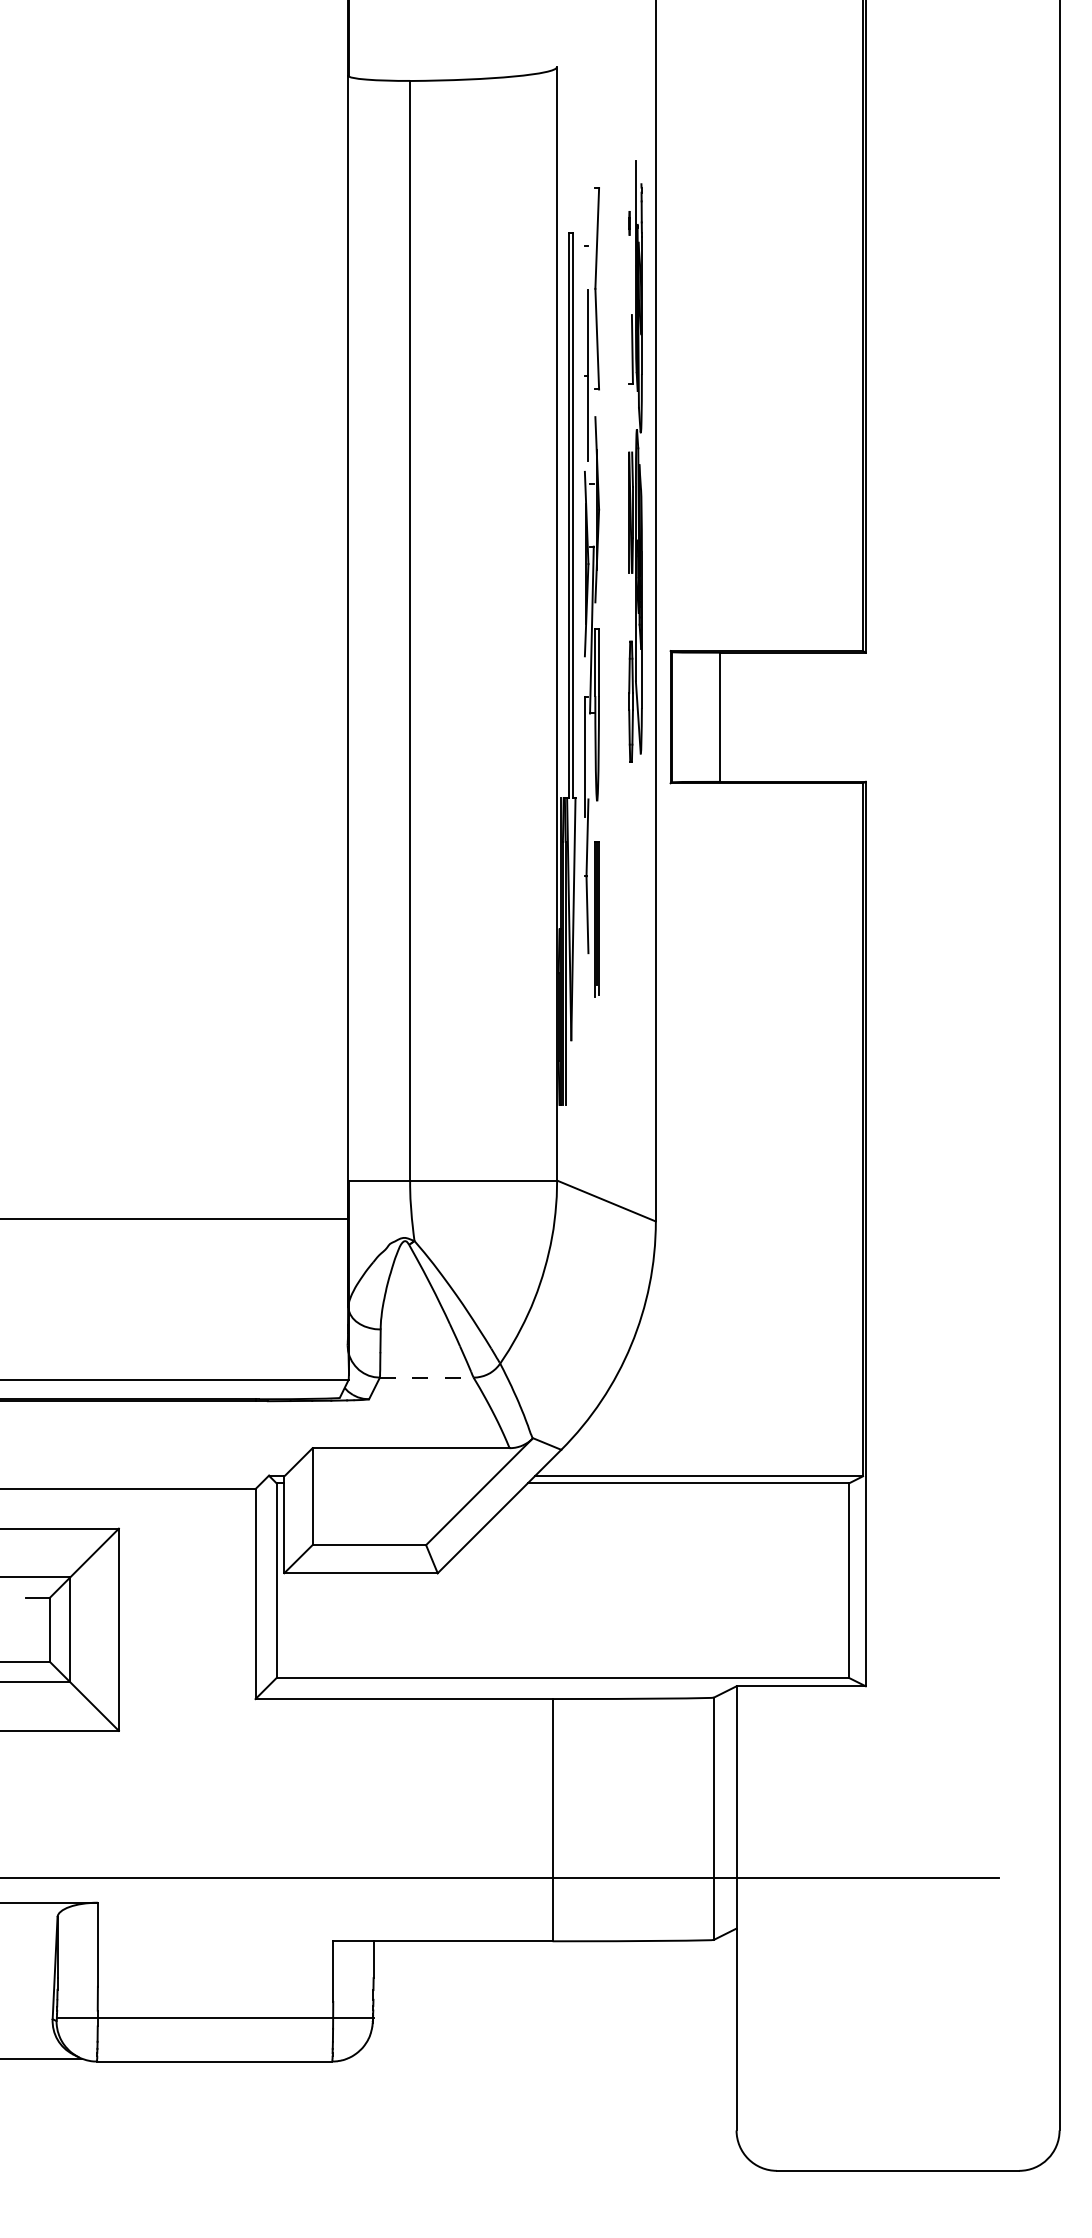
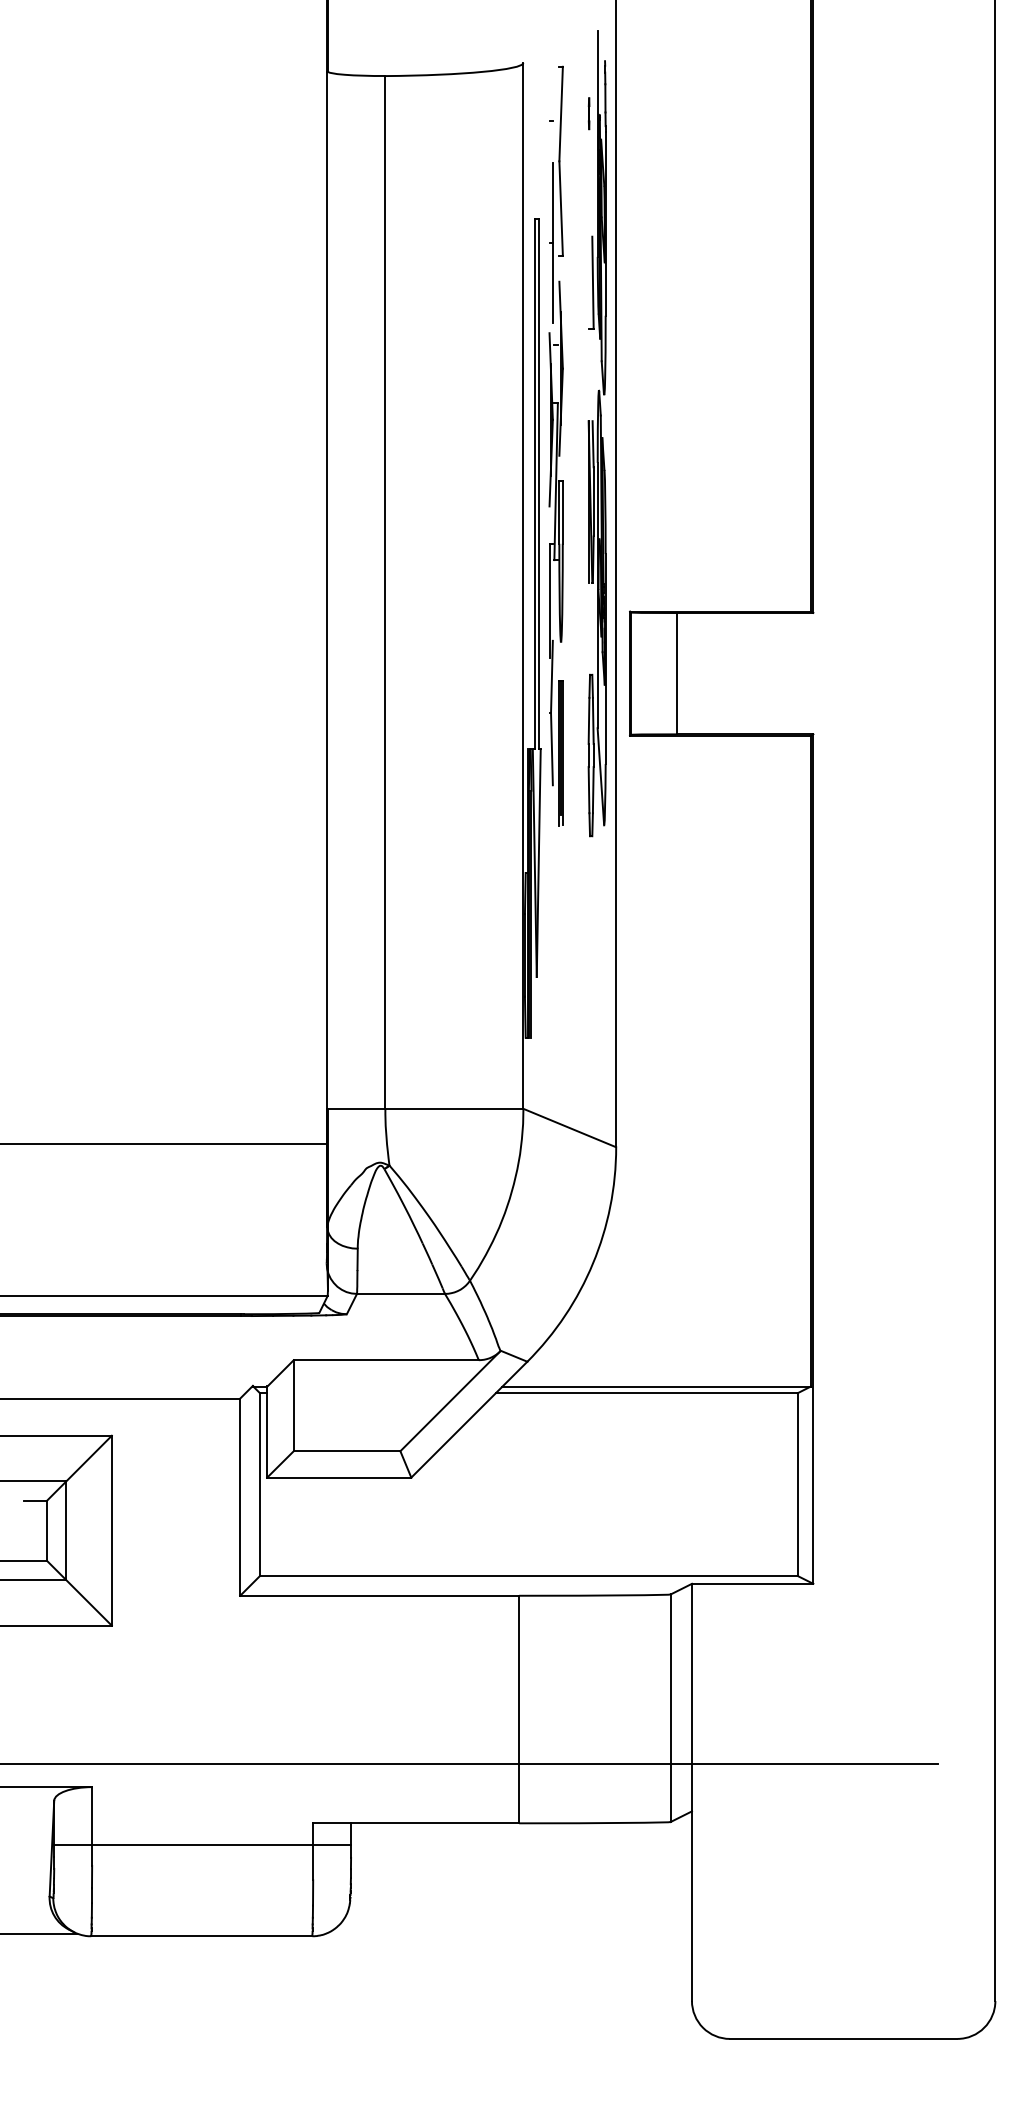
part: (634, 461) -> (596, 433), size x1.43
part: (591, 591) -> (555, 445), moved
line: (427, 1377) -> (401, 1293), dashed -> solid
line: (215, 2018) -> (202, 1845), moved

